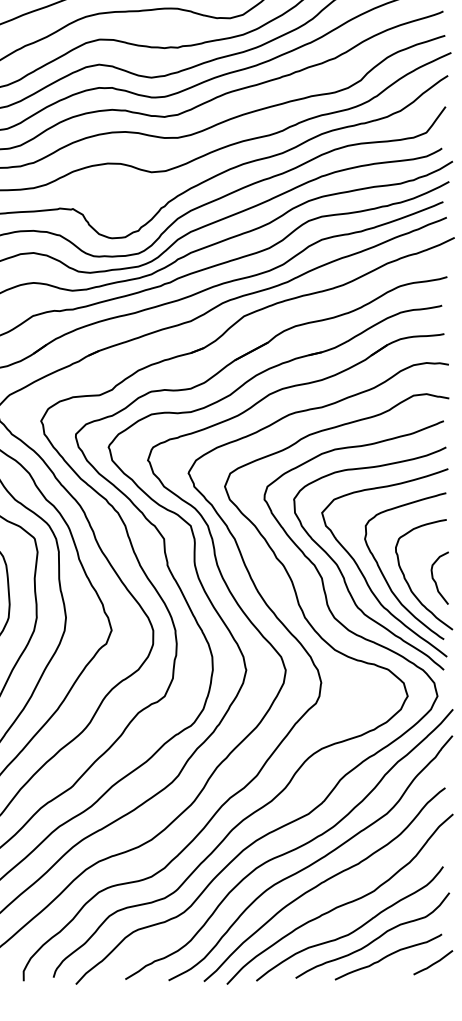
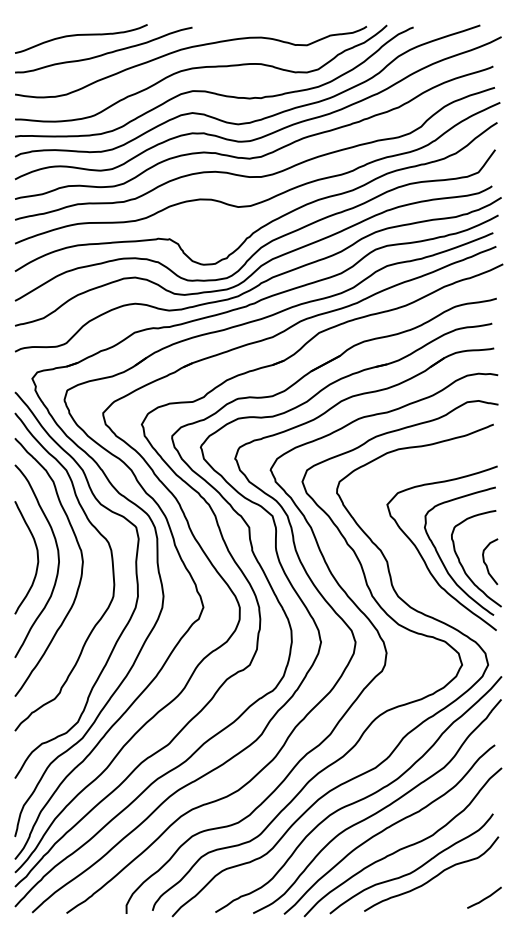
curve: (341, 571) -> (404, 555), removed
curve: (388, 956) -> (445, 892), removed

